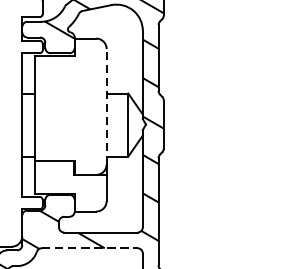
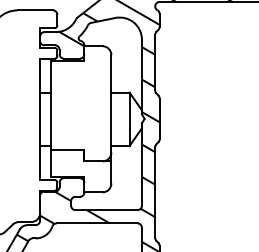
line: (106, 106) -> (111, 103), dashed -> solid
line: (90, 248) -> (97, 223), dashed -> solid

